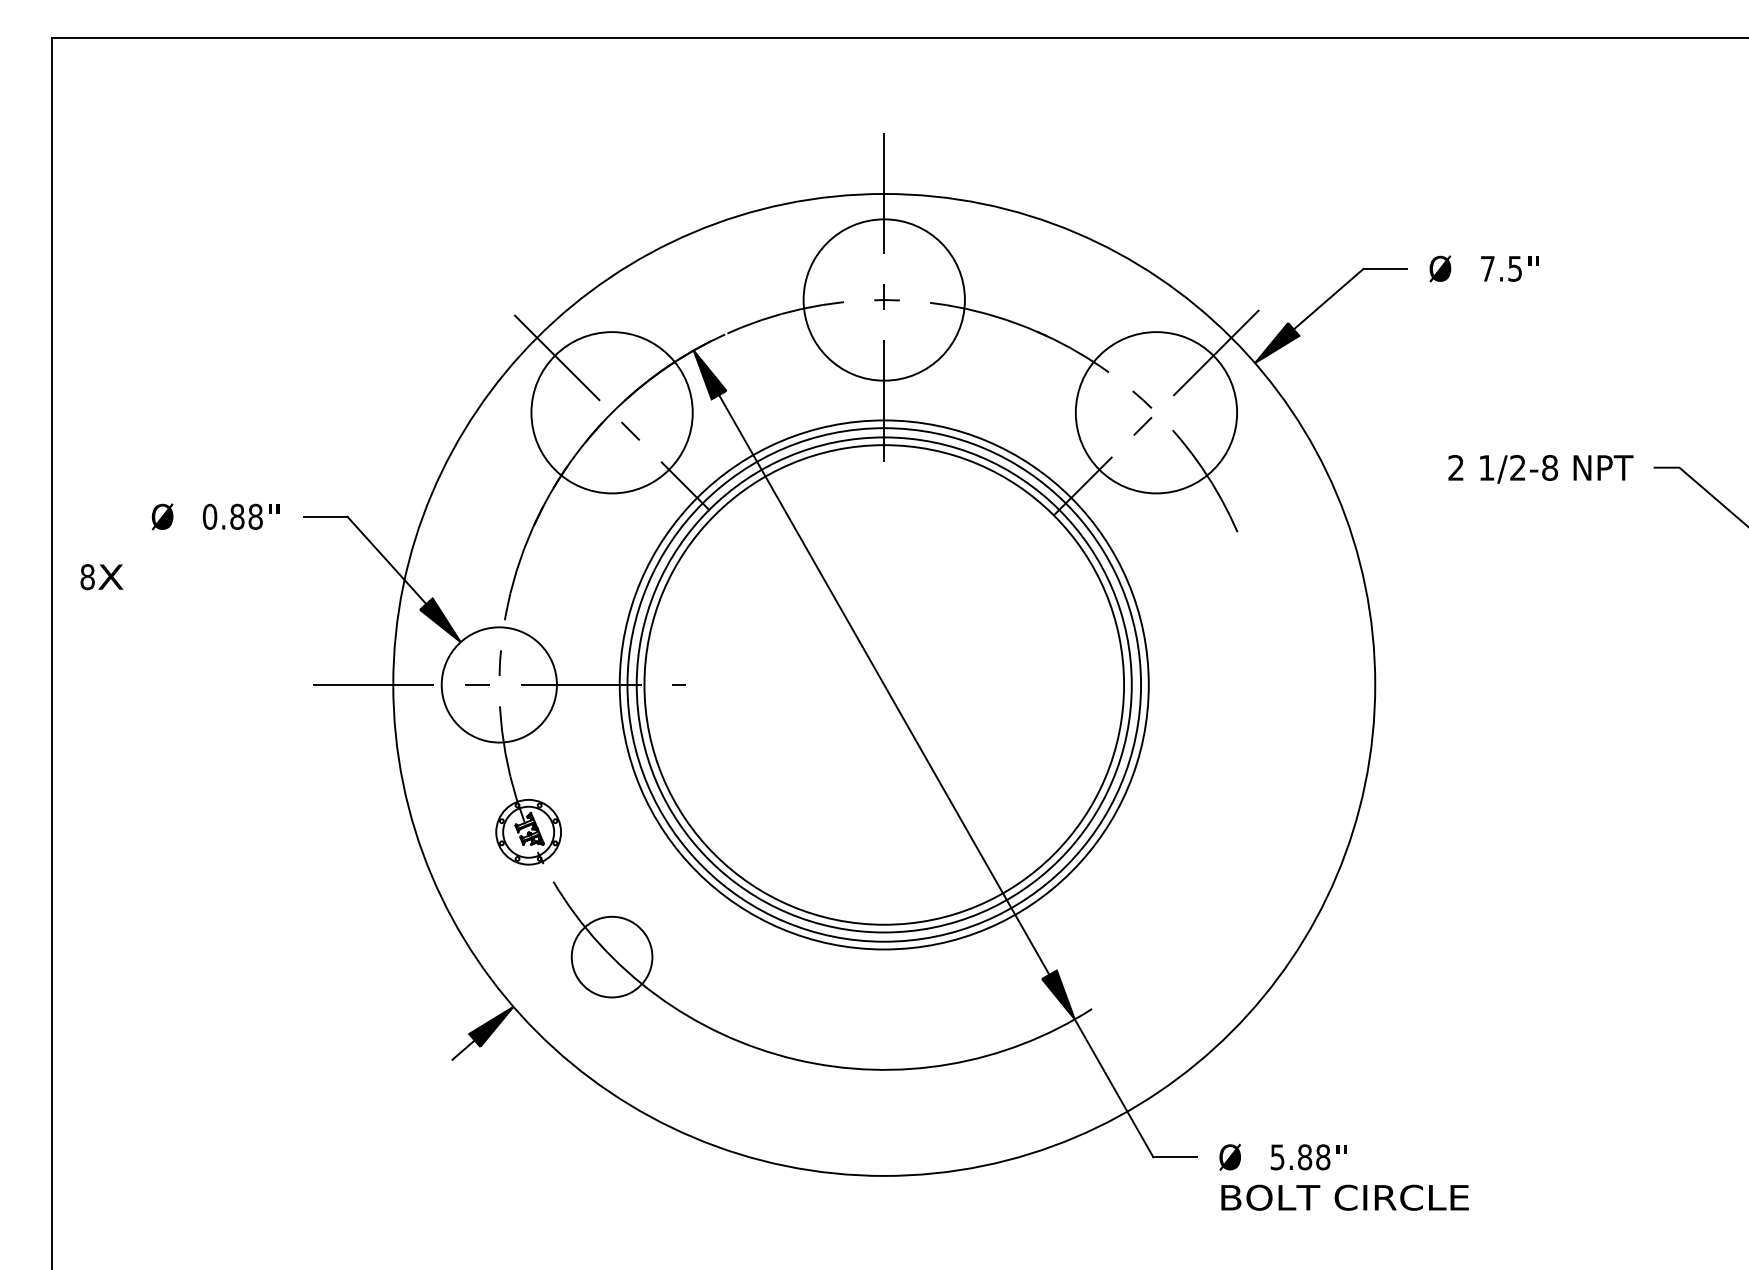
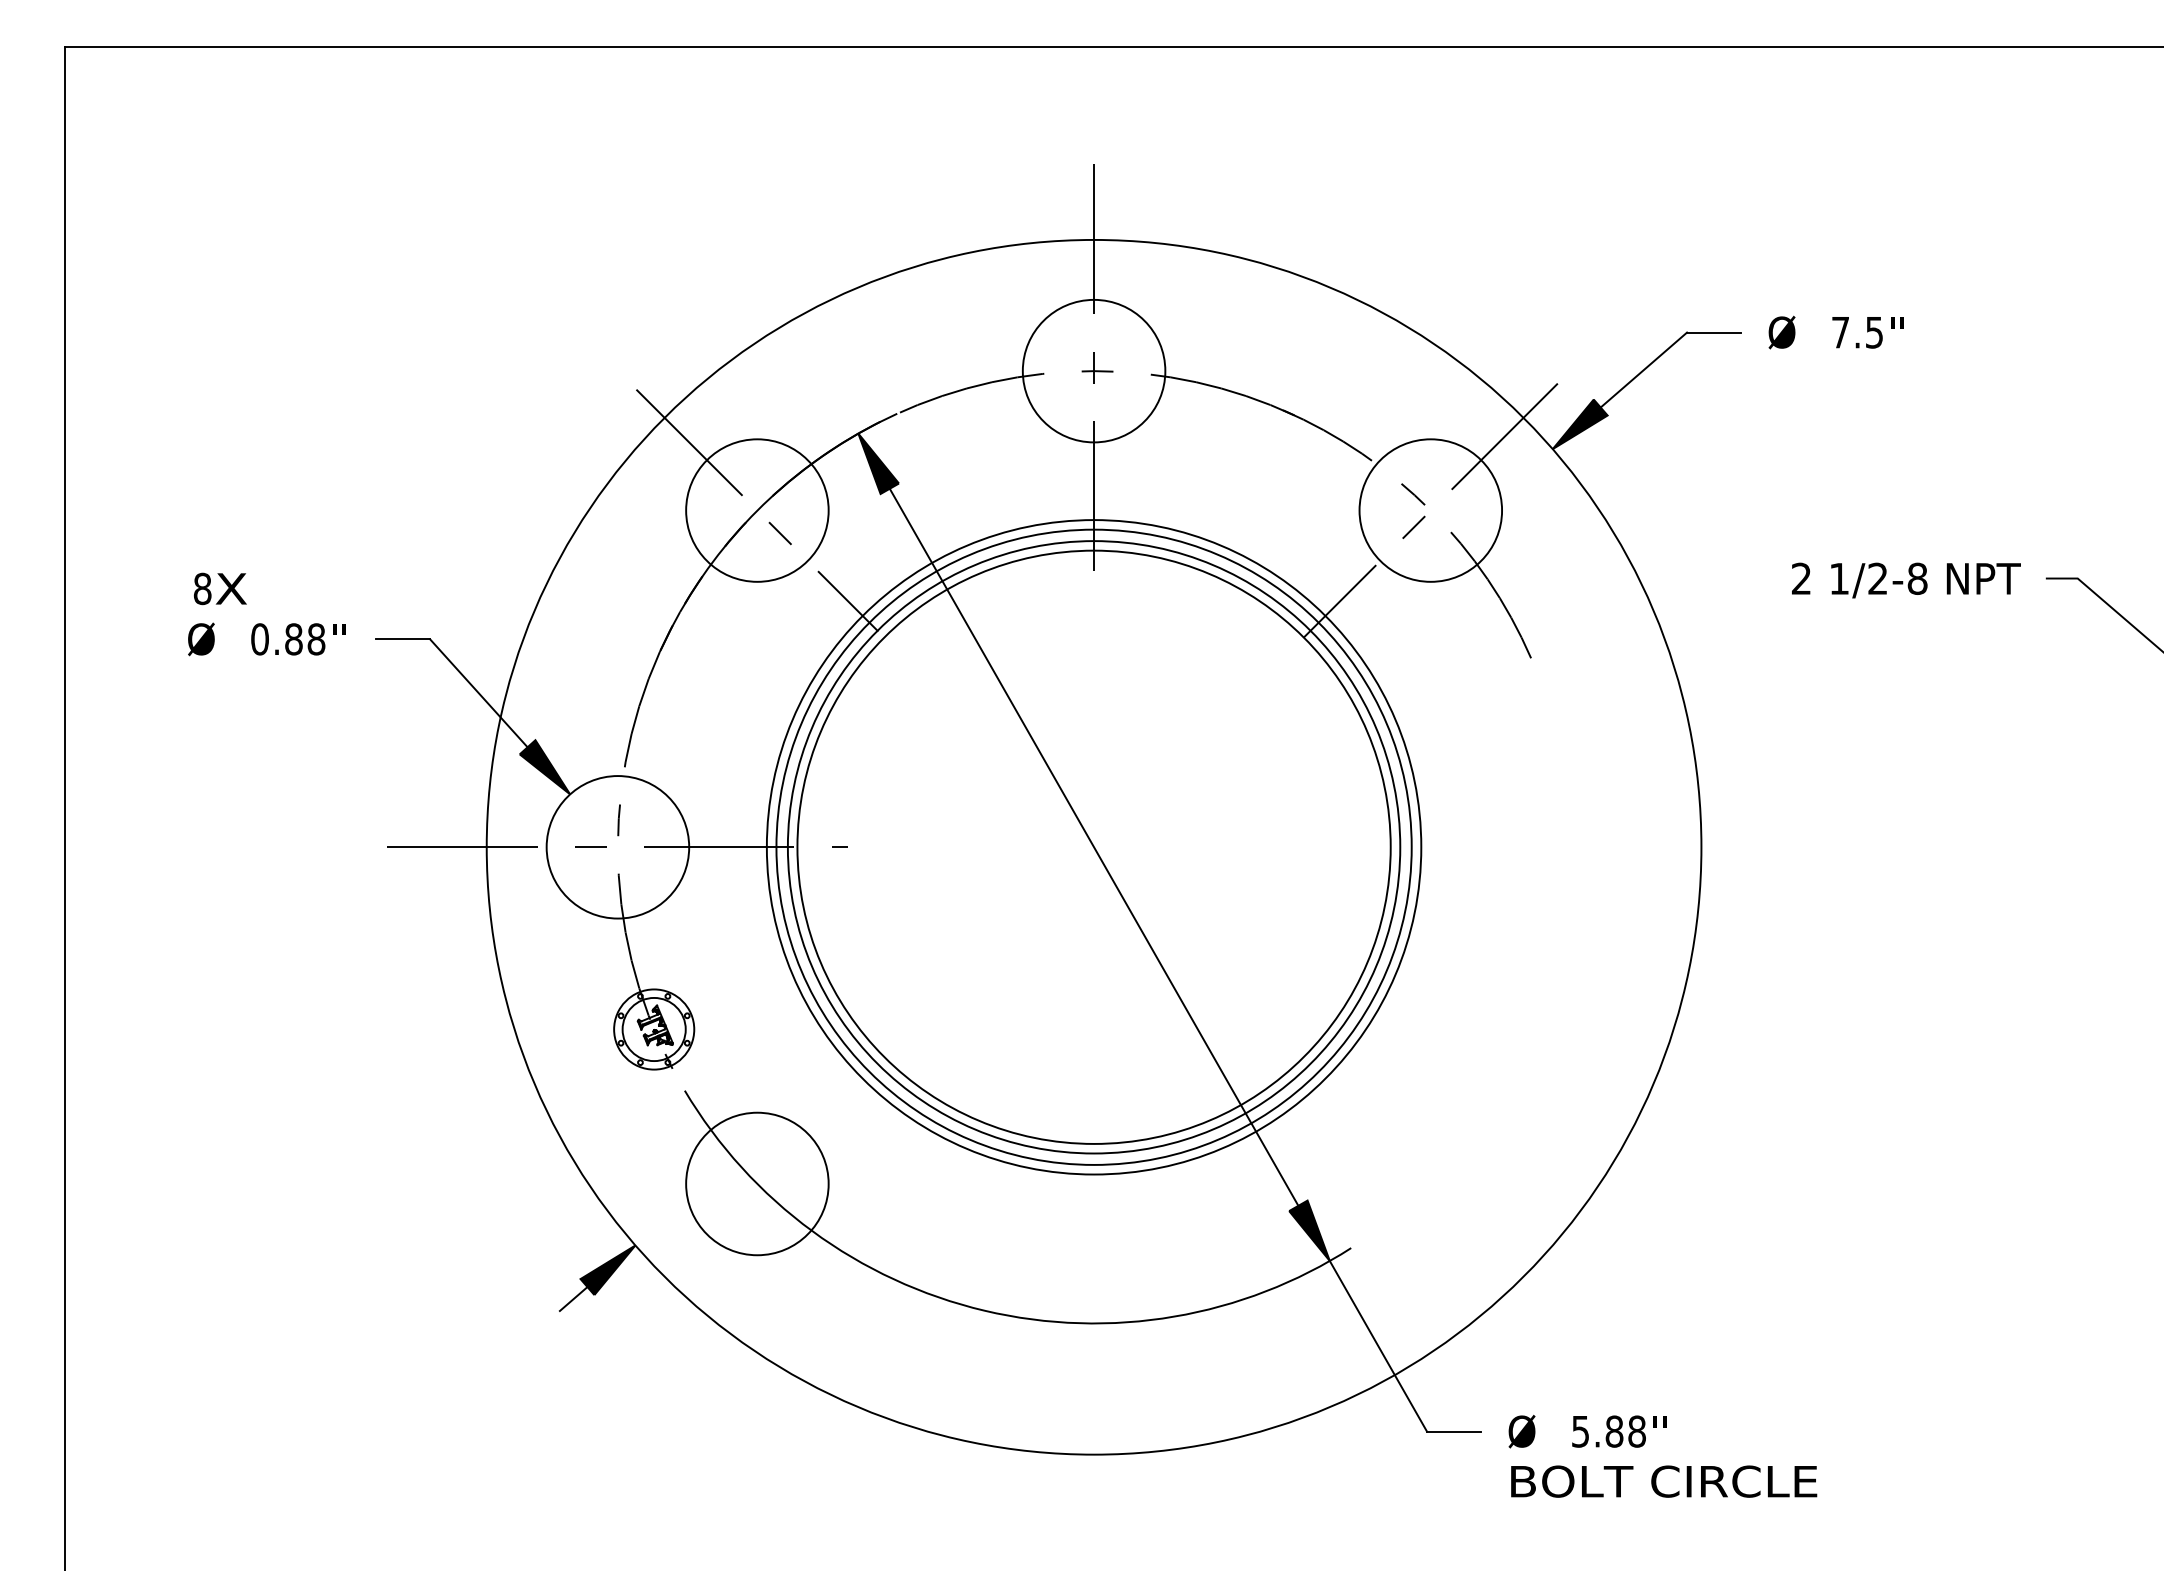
circle: (883, 299) -> (1093, 370), size x0.71
circle: (612, 412) -> (757, 510), size x0.71
circle: (1156, 412) -> (1430, 510), size x0.71
text: (102, 576) -> (220, 588), moved
circle: (612, 956) -> (757, 1183), size x1.43

